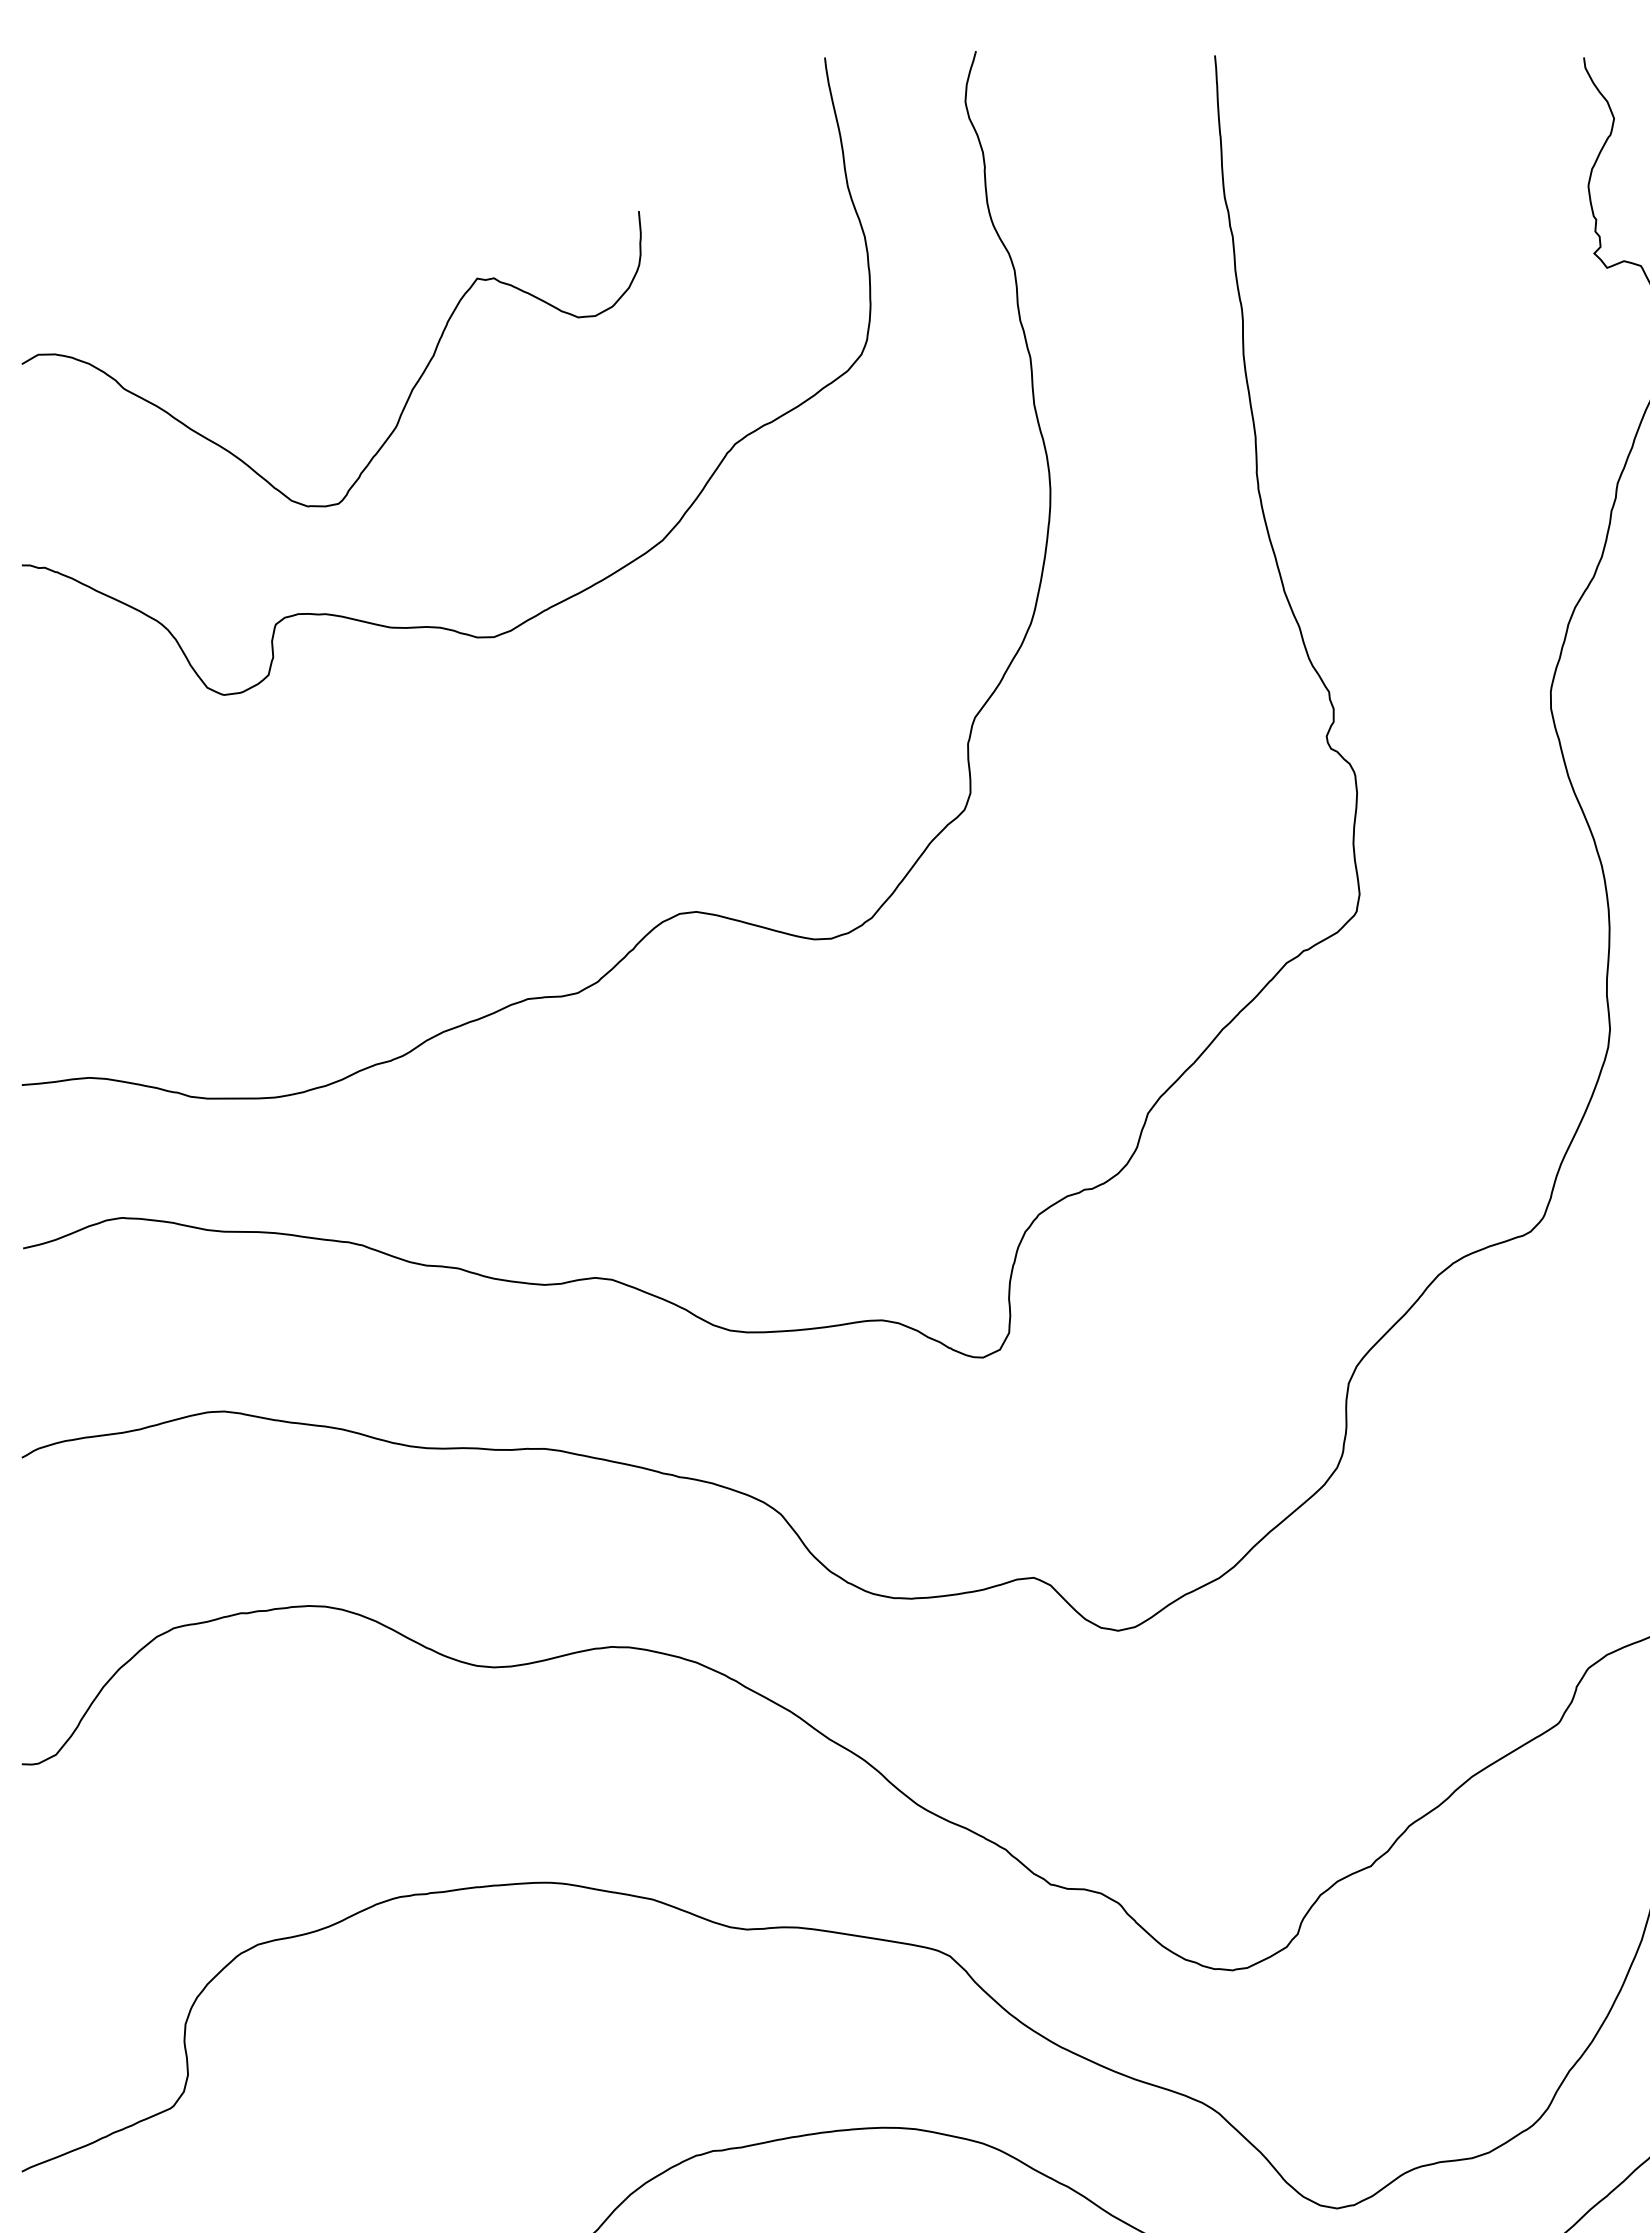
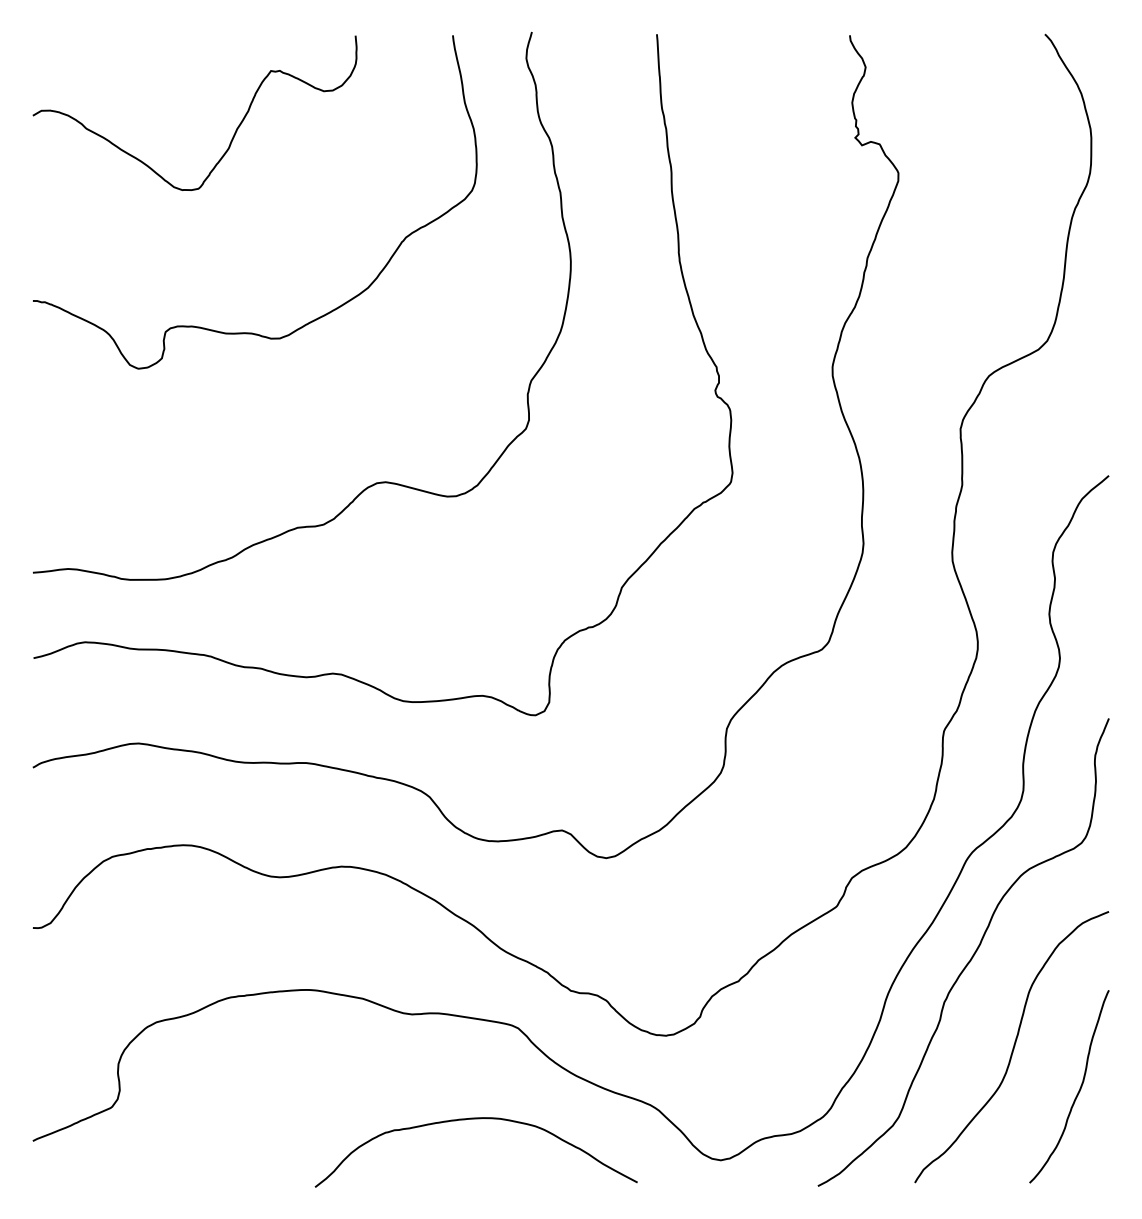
curve: (407, 396) -> (234, 132), moved

